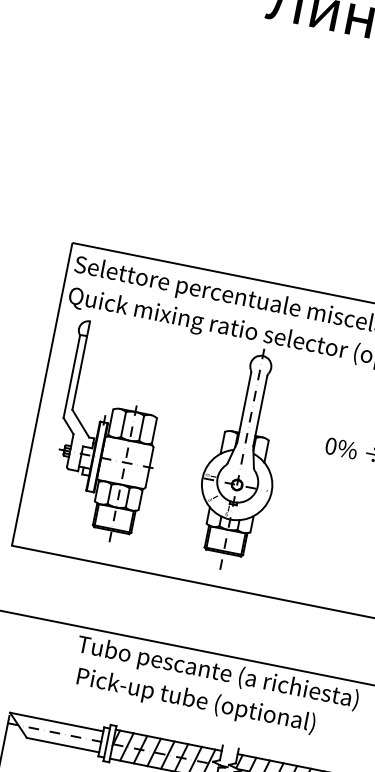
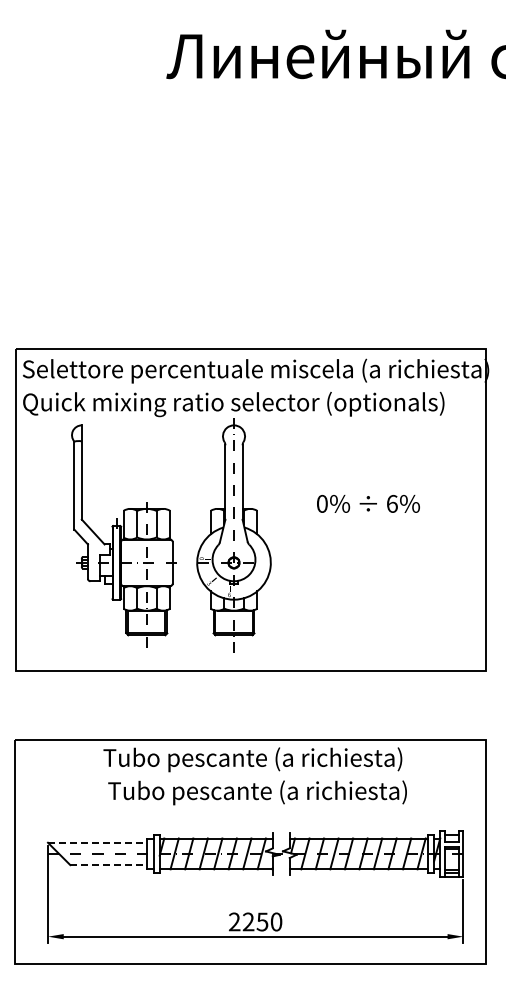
part: (108, 432) -> (123, 535), moved
text: (216, 704) -> (257, 792), Pick-up tube (optional) -> Tubo pescante (a richiesta)
line: (56, 721) -> (97, 842), solid -> dashed
line: (62, 745) -> (108, 865), solid -> dashed

